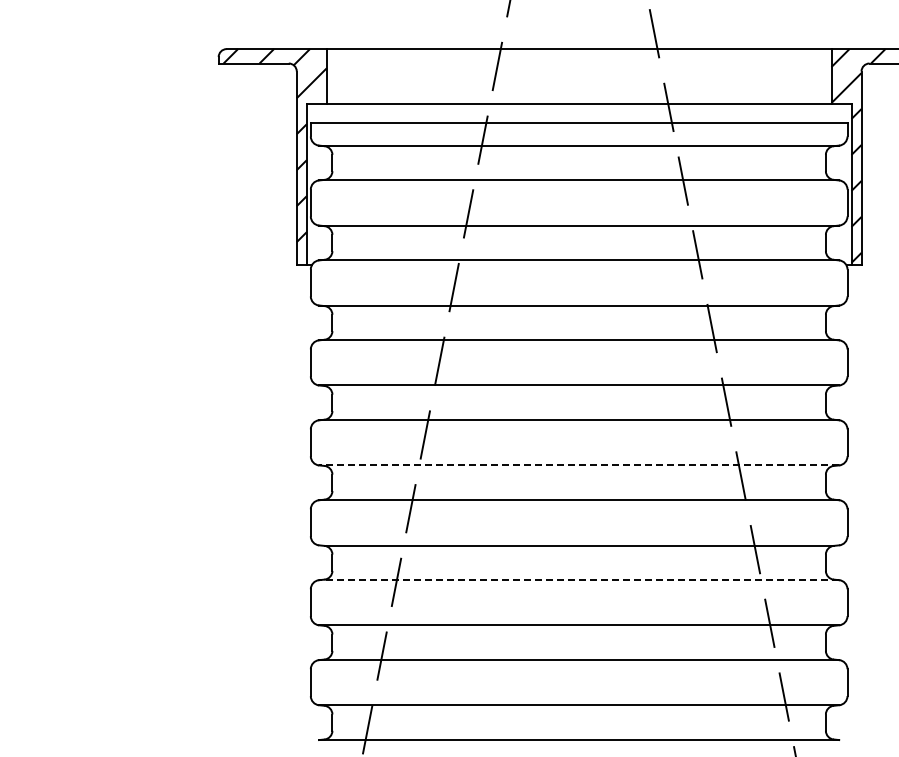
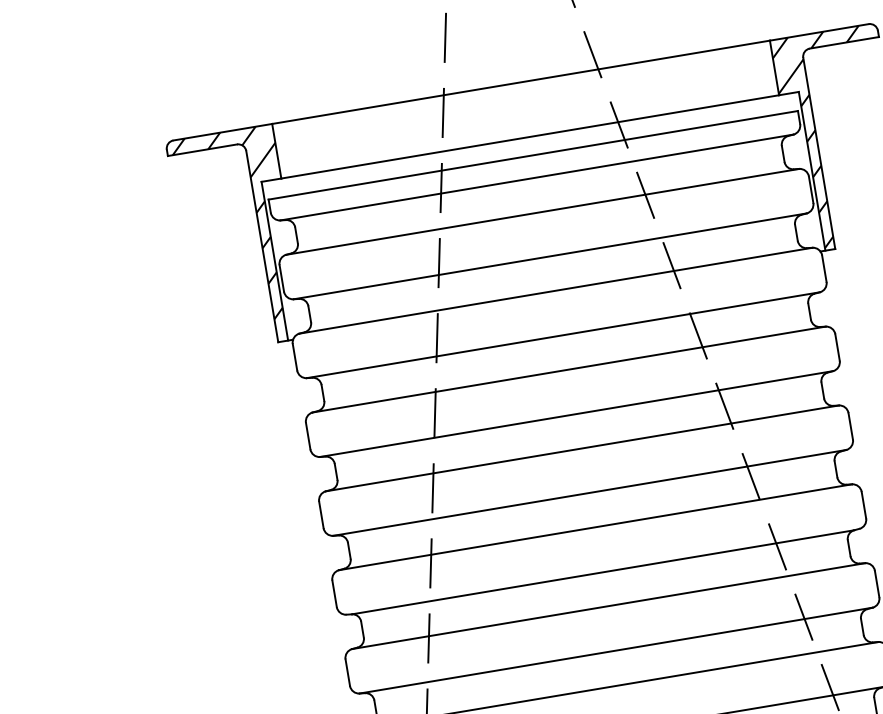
line: (578, 465) -> (589, 493), dashed -> solid
line: (578, 580) -> (608, 606), dashed -> solid

